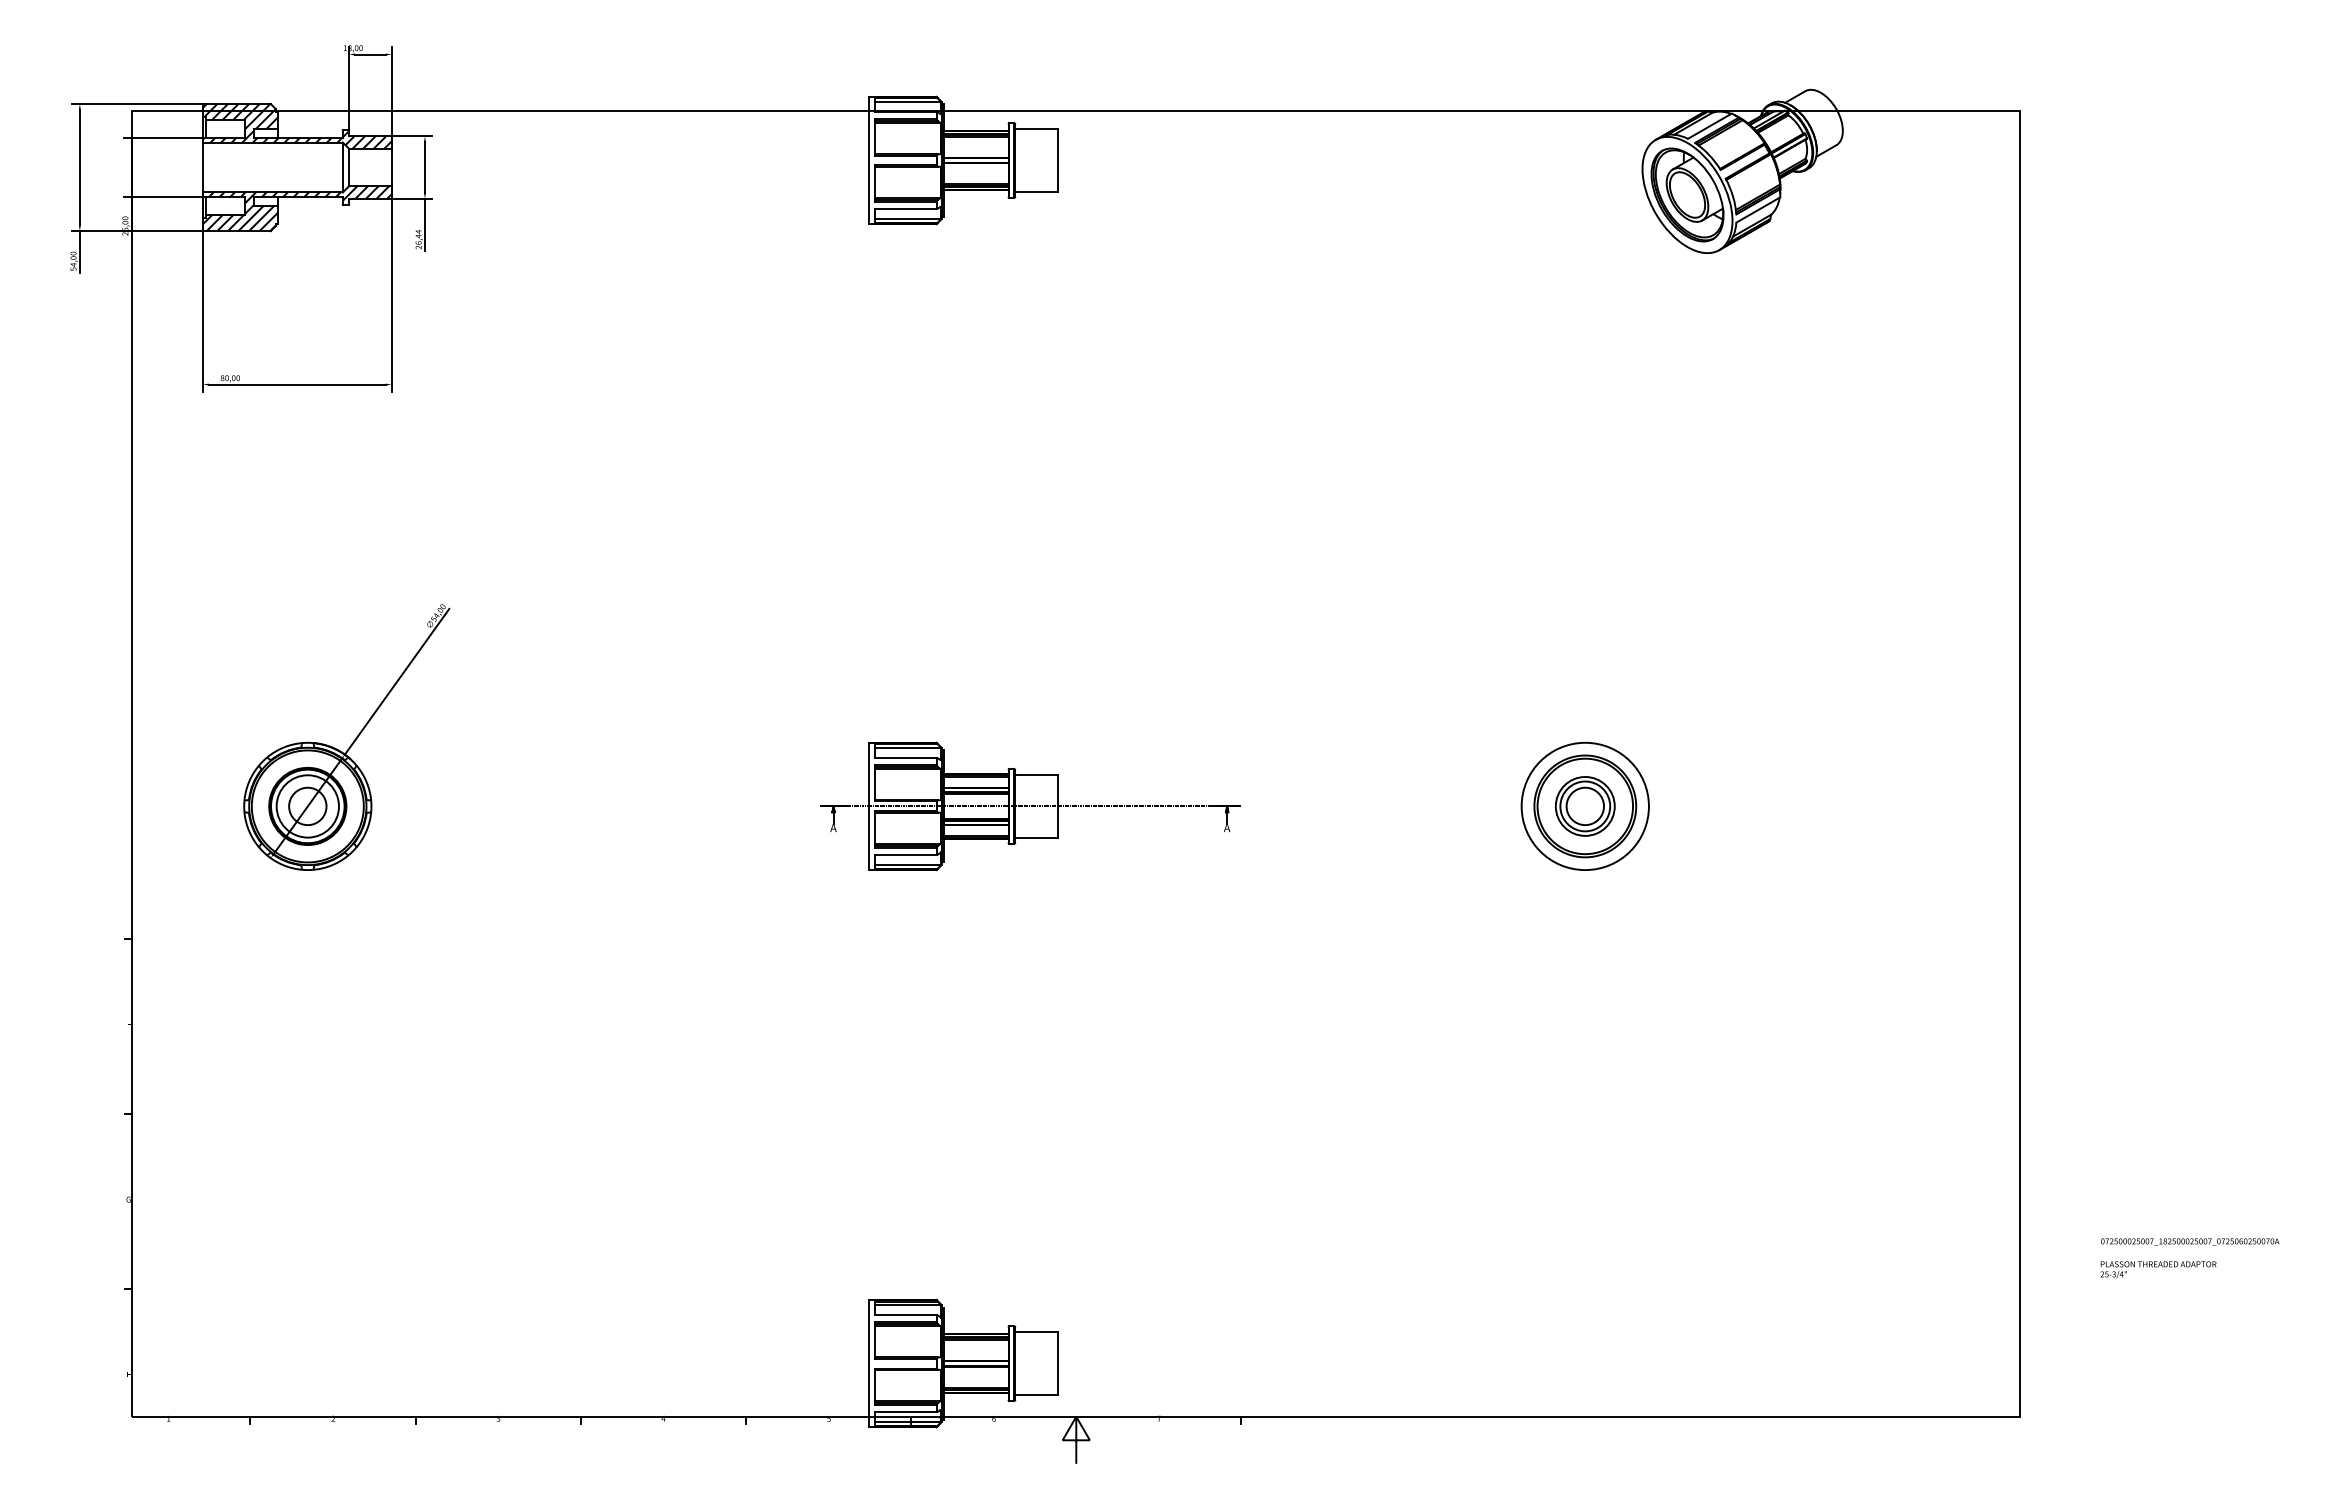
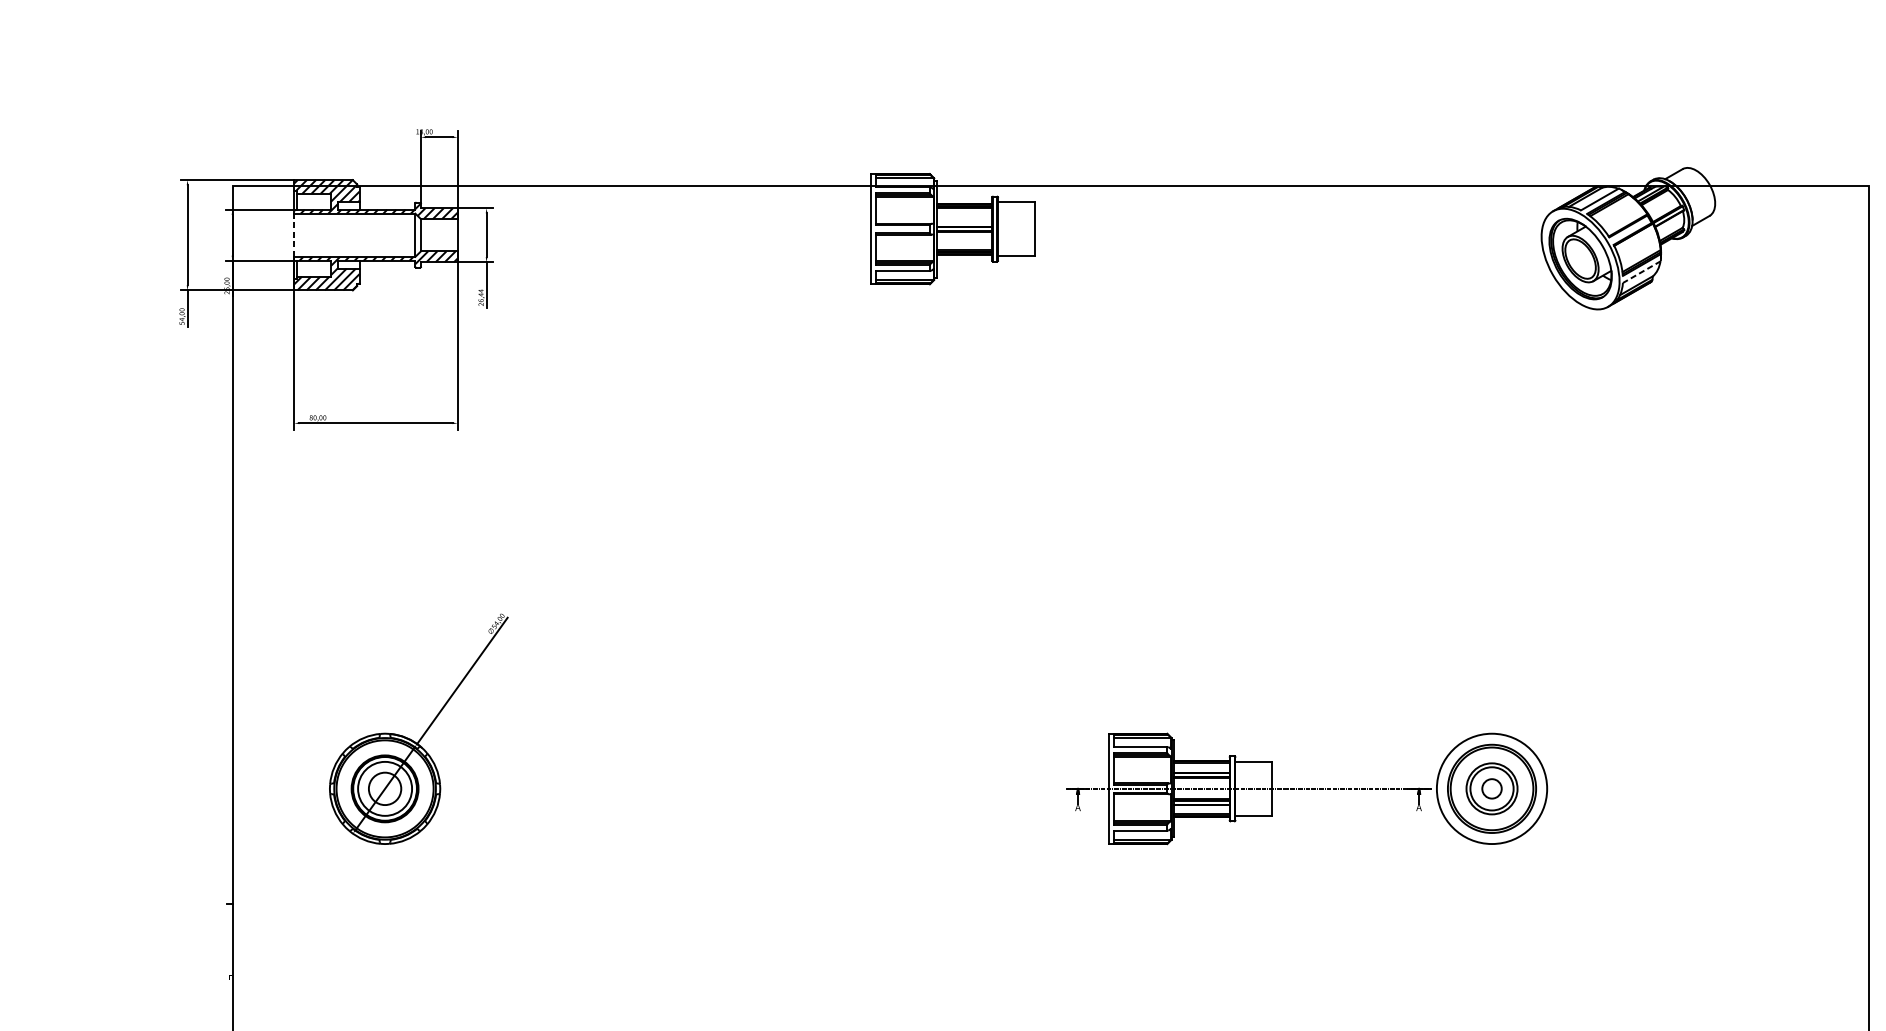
line: (203, 167) -> (294, 235), solid -> dashed
line: (1757, 210) -> (1641, 272), solid -> dashed
part: (1030, 806) -> (1248, 788), moved
circle: (1585, 806) -> (1492, 788), size x0.6

